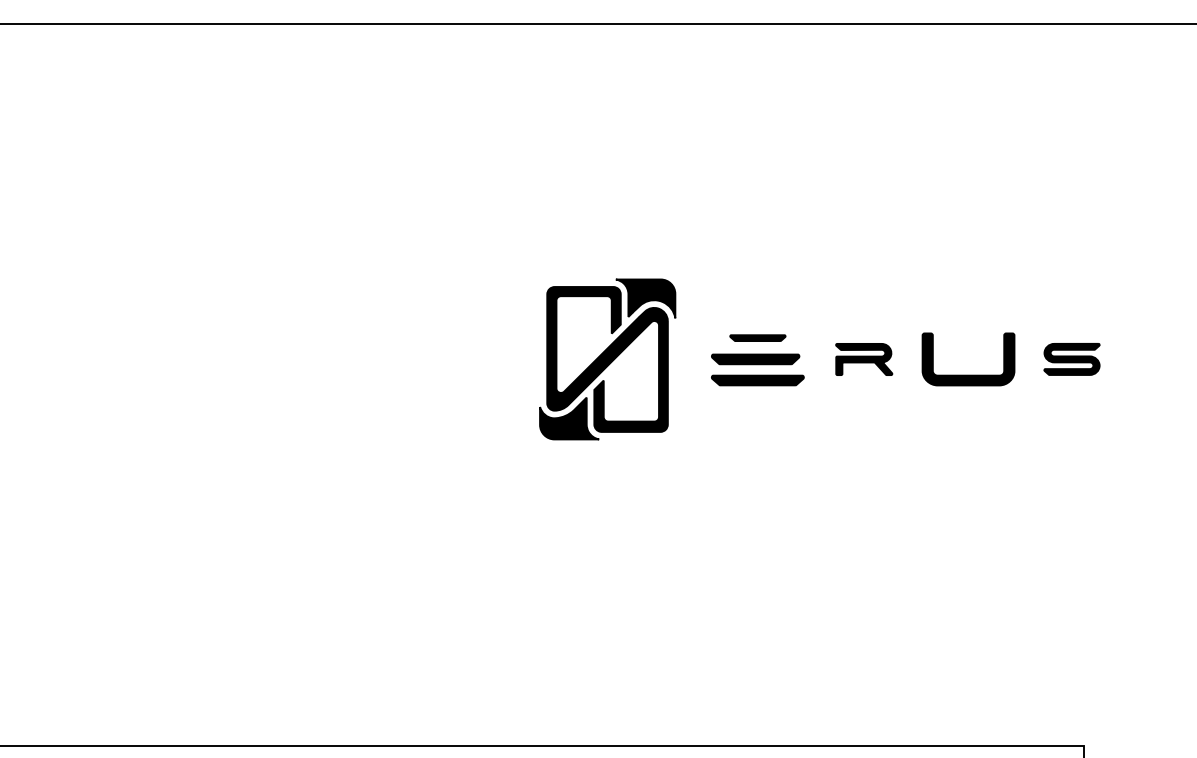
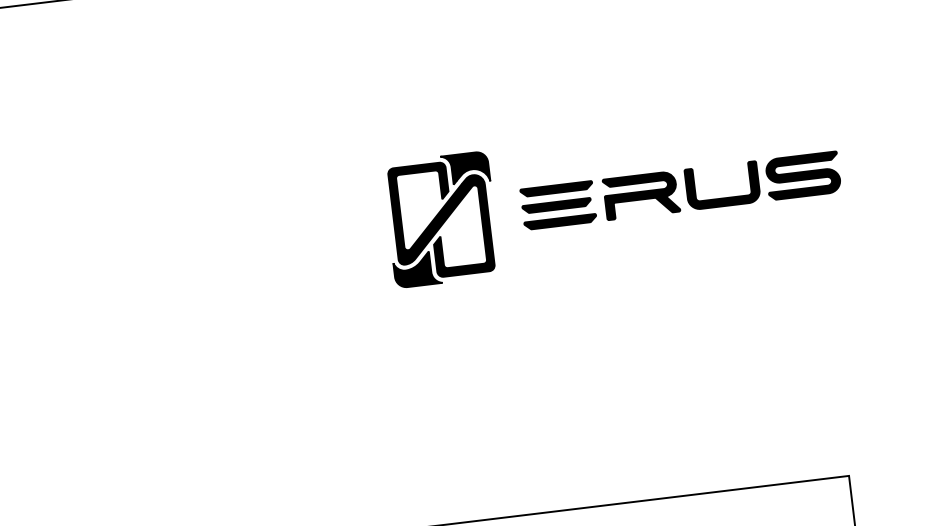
part: (757, 337) -> (556, 188), size x1.67
part: (863, 359) -> (640, 195), size x1.67
part: (1071, 359) -> (802, 176), size x1.67

